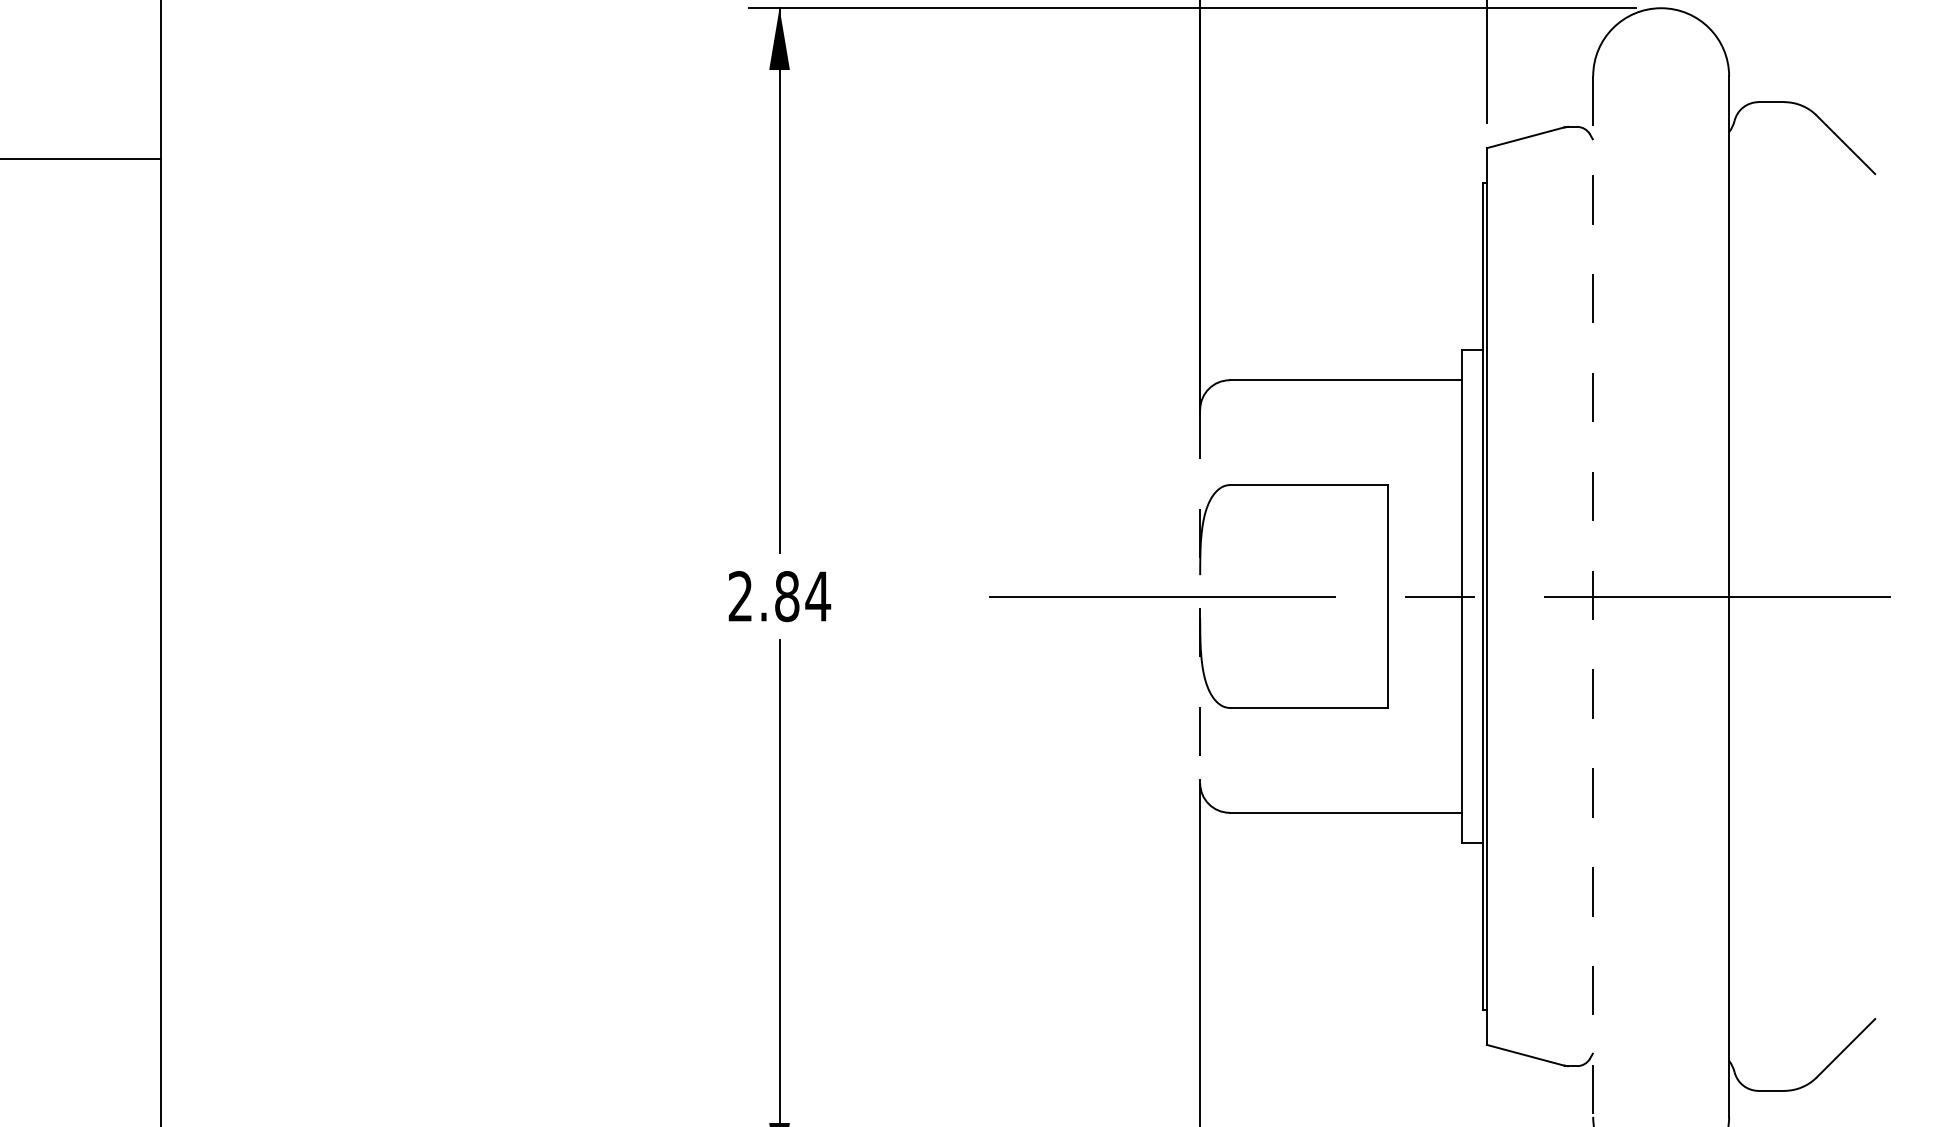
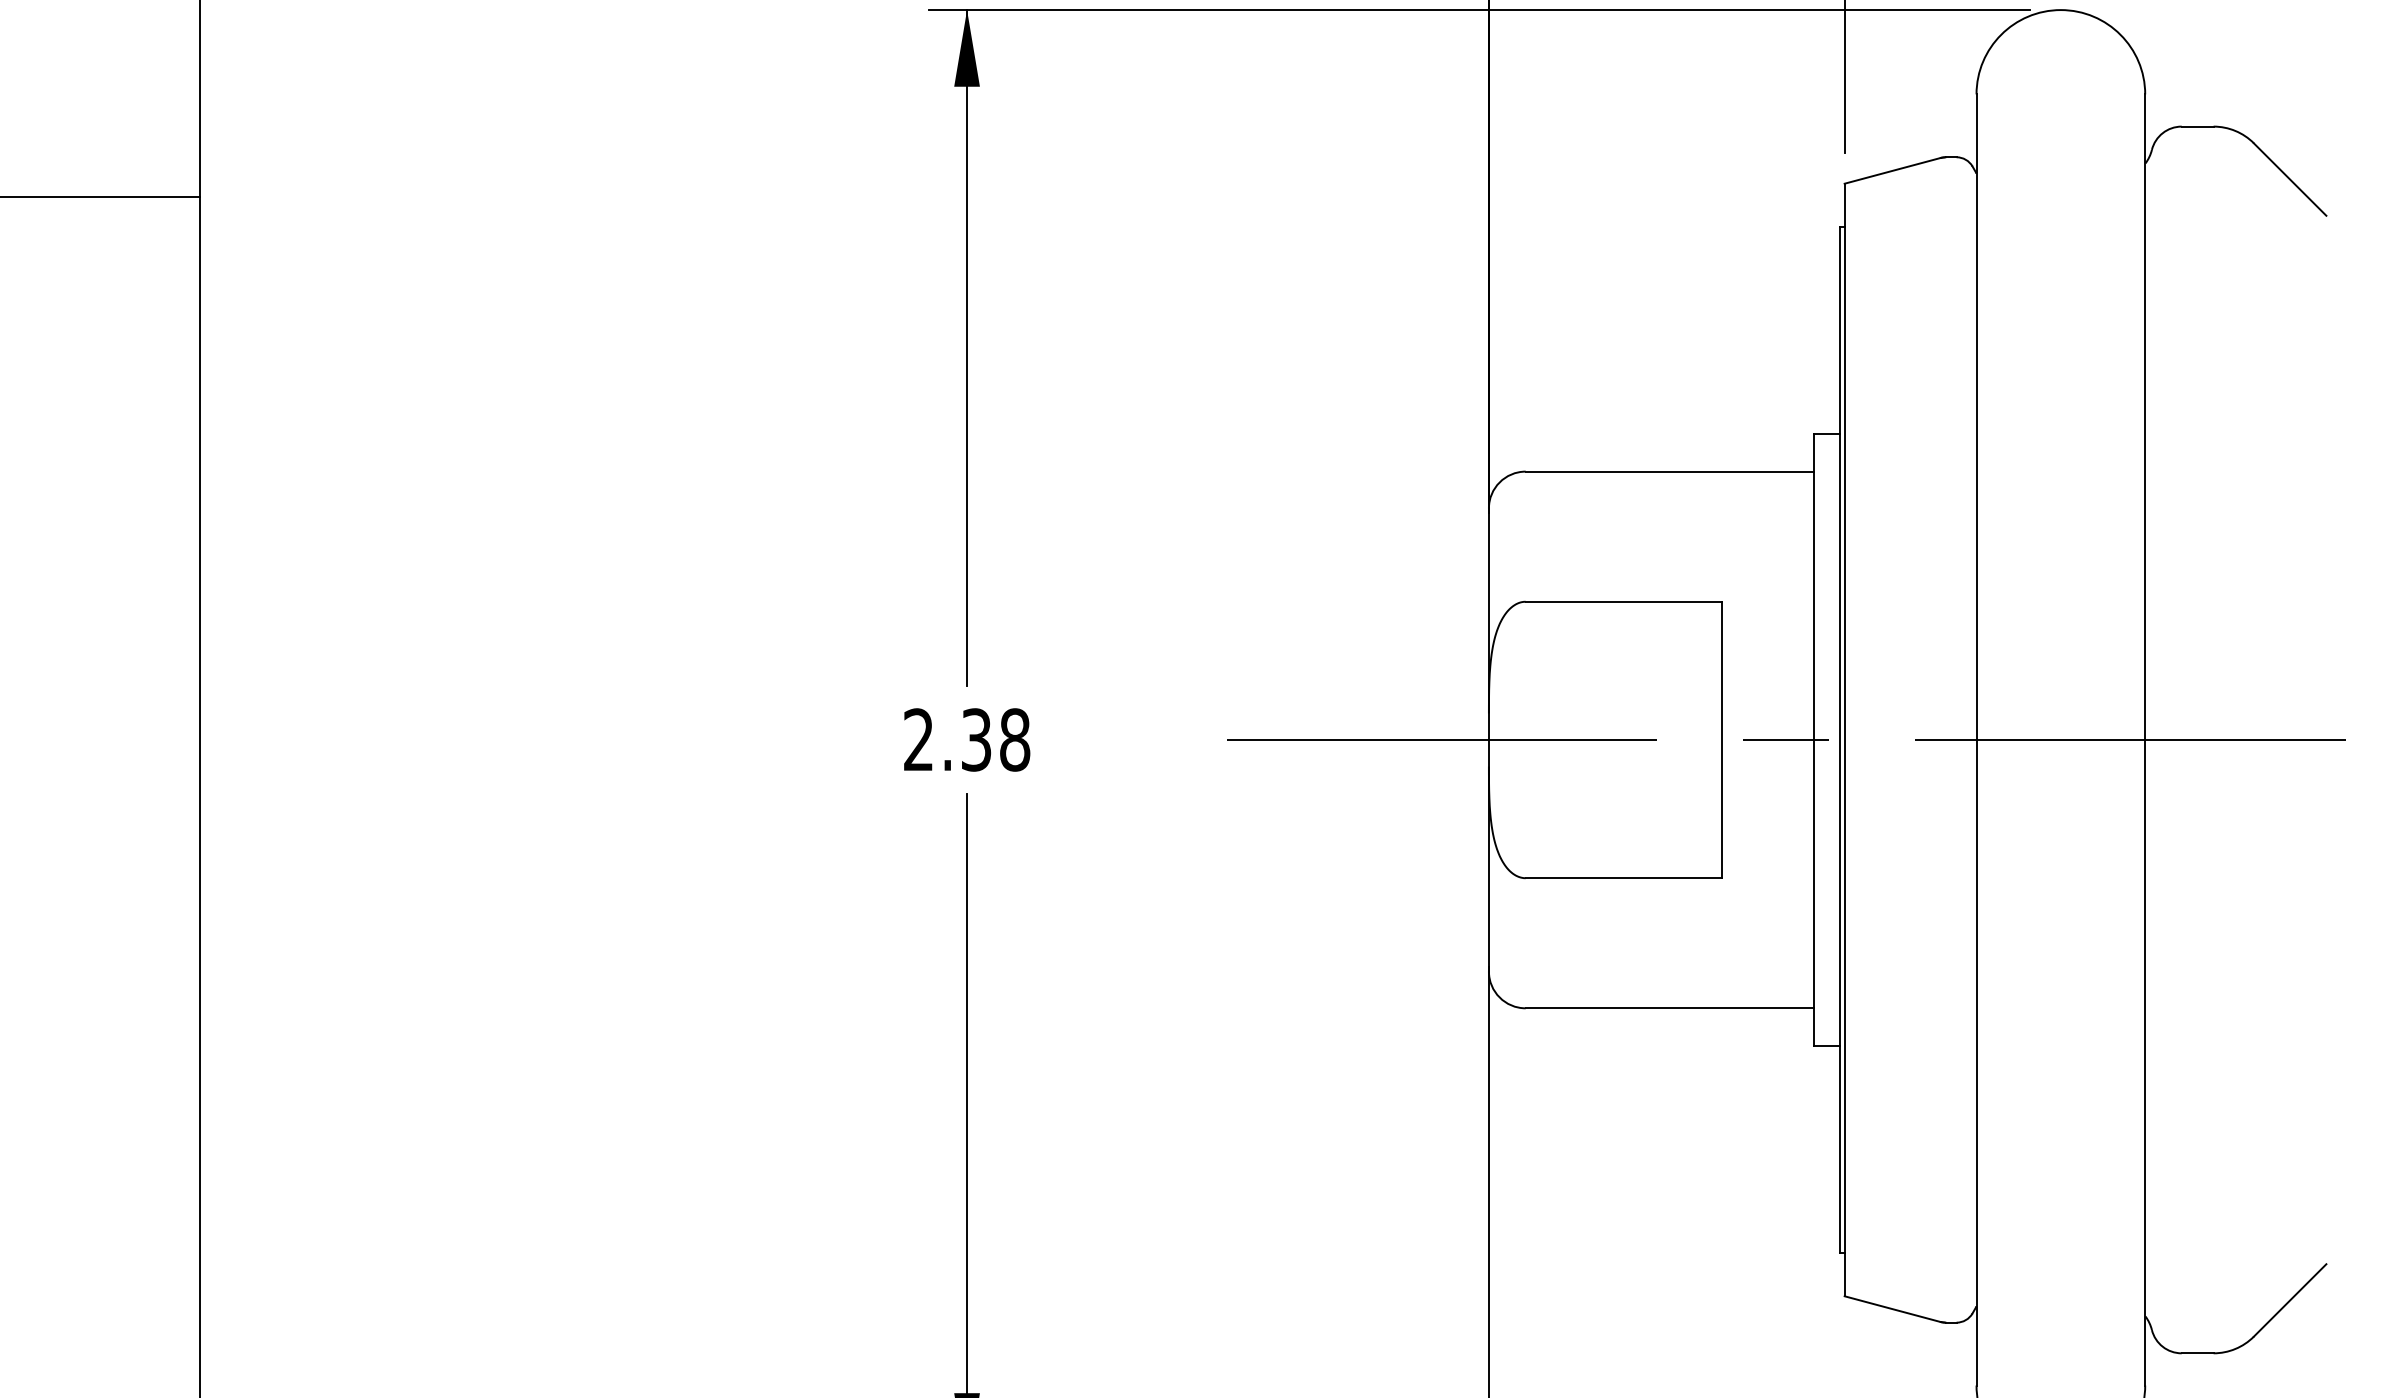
text: (803, 596) -> (996, 739), 2.84 -> 2.38
line: (1200, 596) -> (1489, 739), dashed -> solid
line: (1593, 597) -> (1976, 741), dashed -> solid

